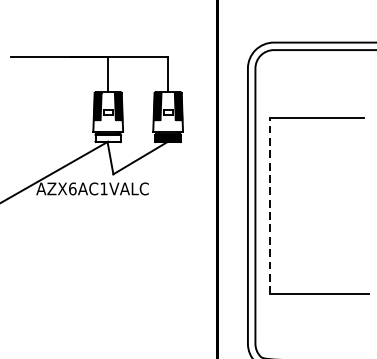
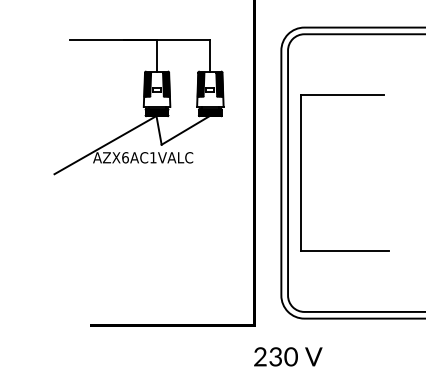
hatch: (107, 138) -> (156, 112), added
line: (269, 205) -> (300, 172), dashed -> solid

